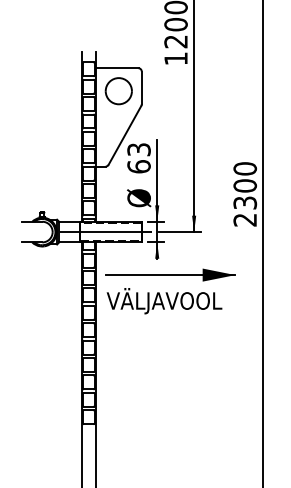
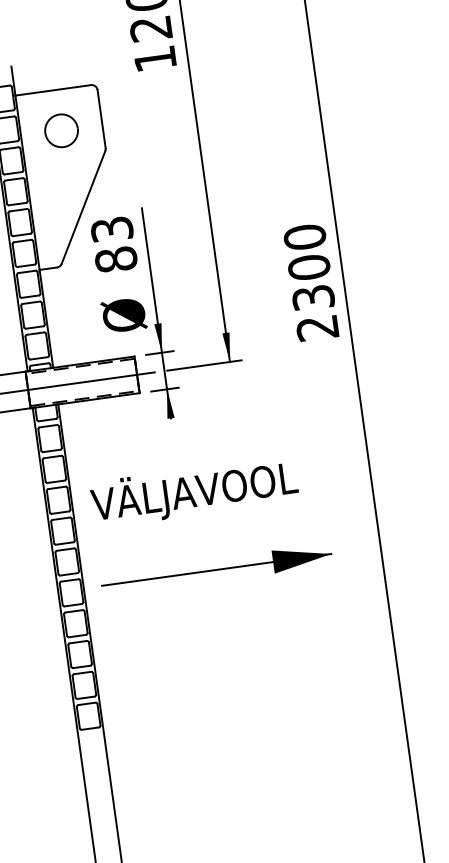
part: (118, 91) -> (61, 131), size x0.7
text: (138, 166) -> (115, 259), 63 -> 83
part: (170, 274) -> (215, 568), moved

